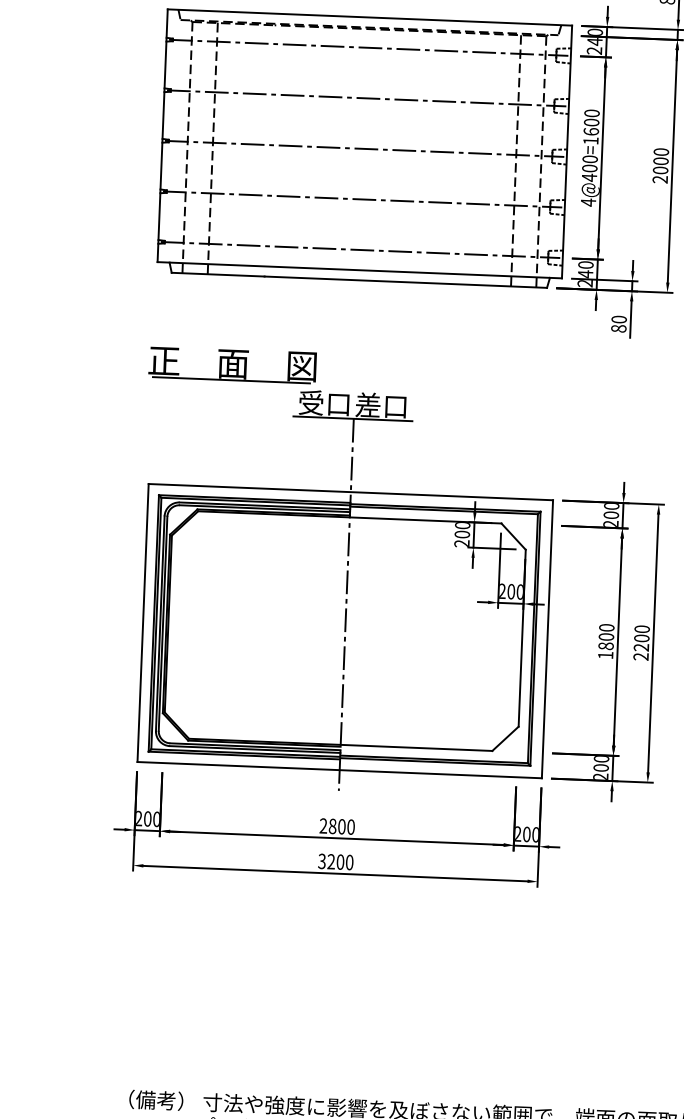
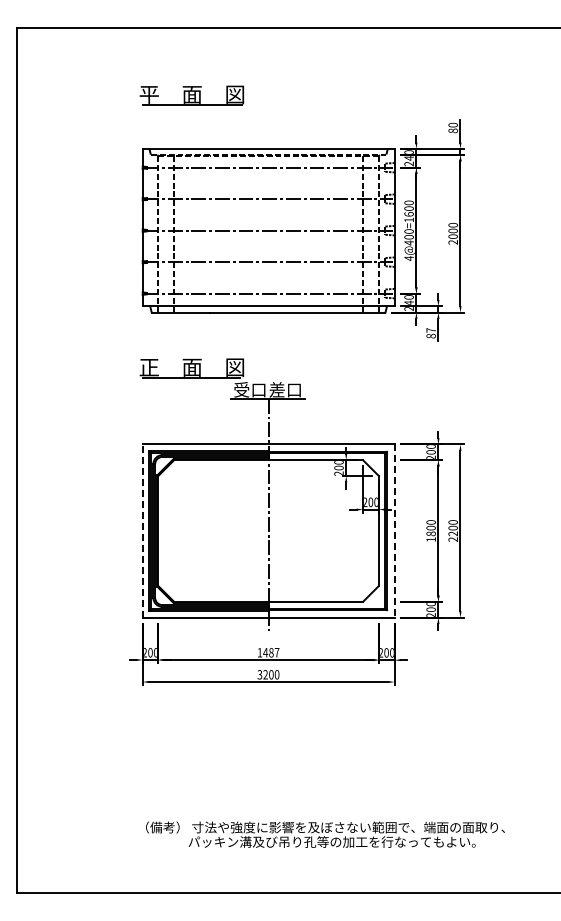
text: (618, 319) -> (430, 330), 80 -> 87
line: (142, 623) -> (142, 531), solid -> dashed
line: (547, 640) -> (394, 531), solid -> dashed
text: (337, 826) -> (268, 652), 2800 -> 1487

